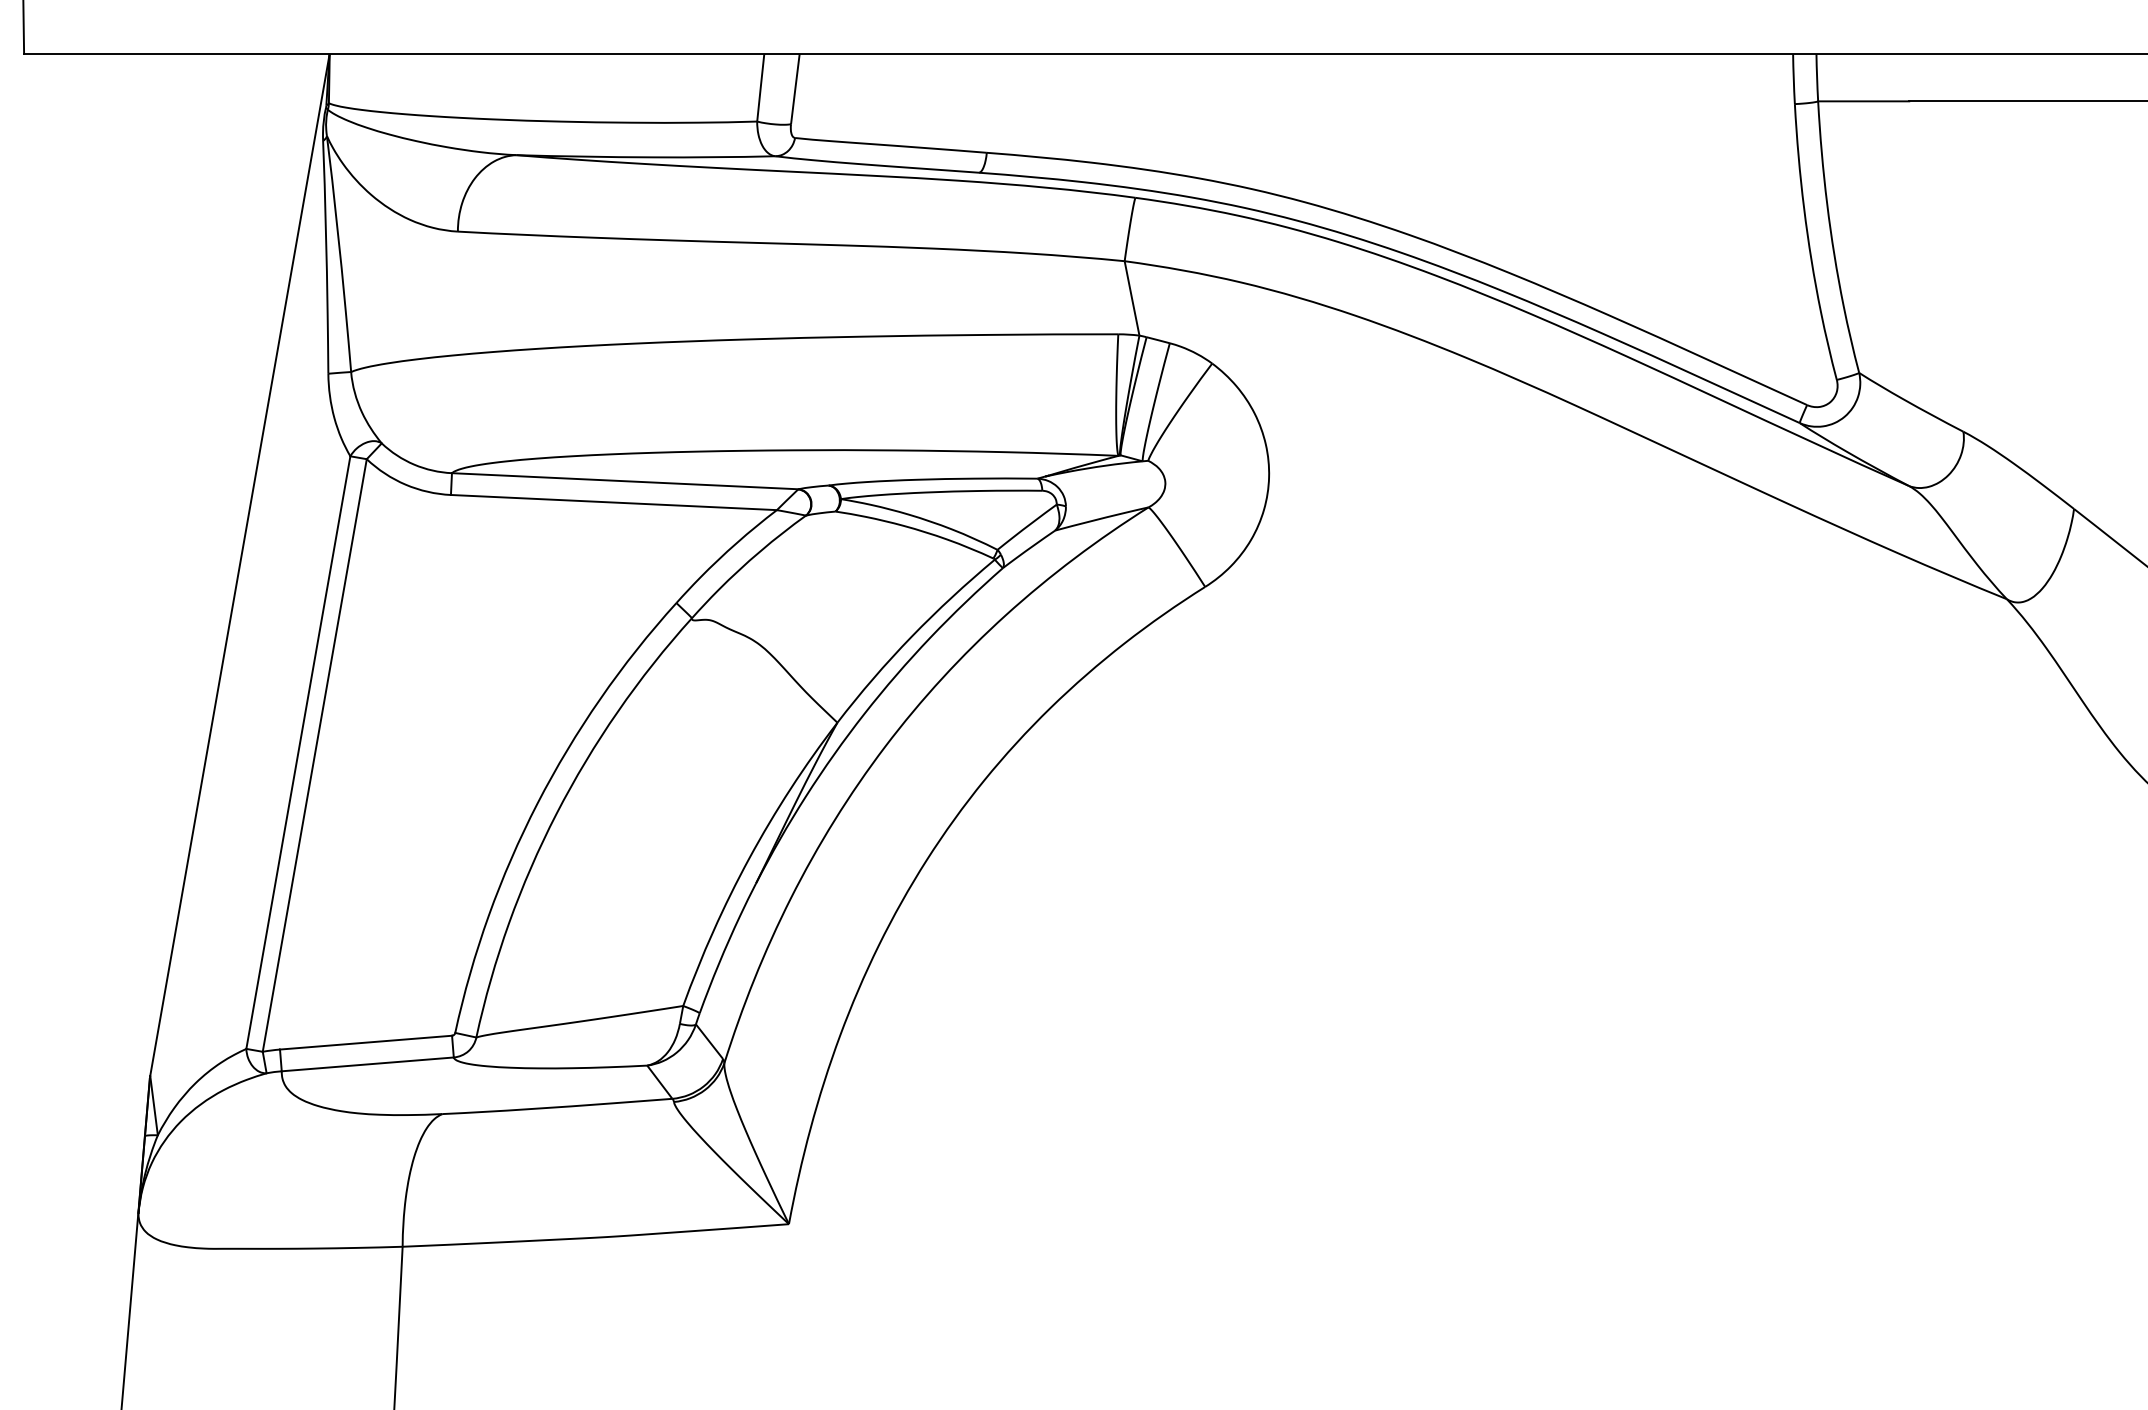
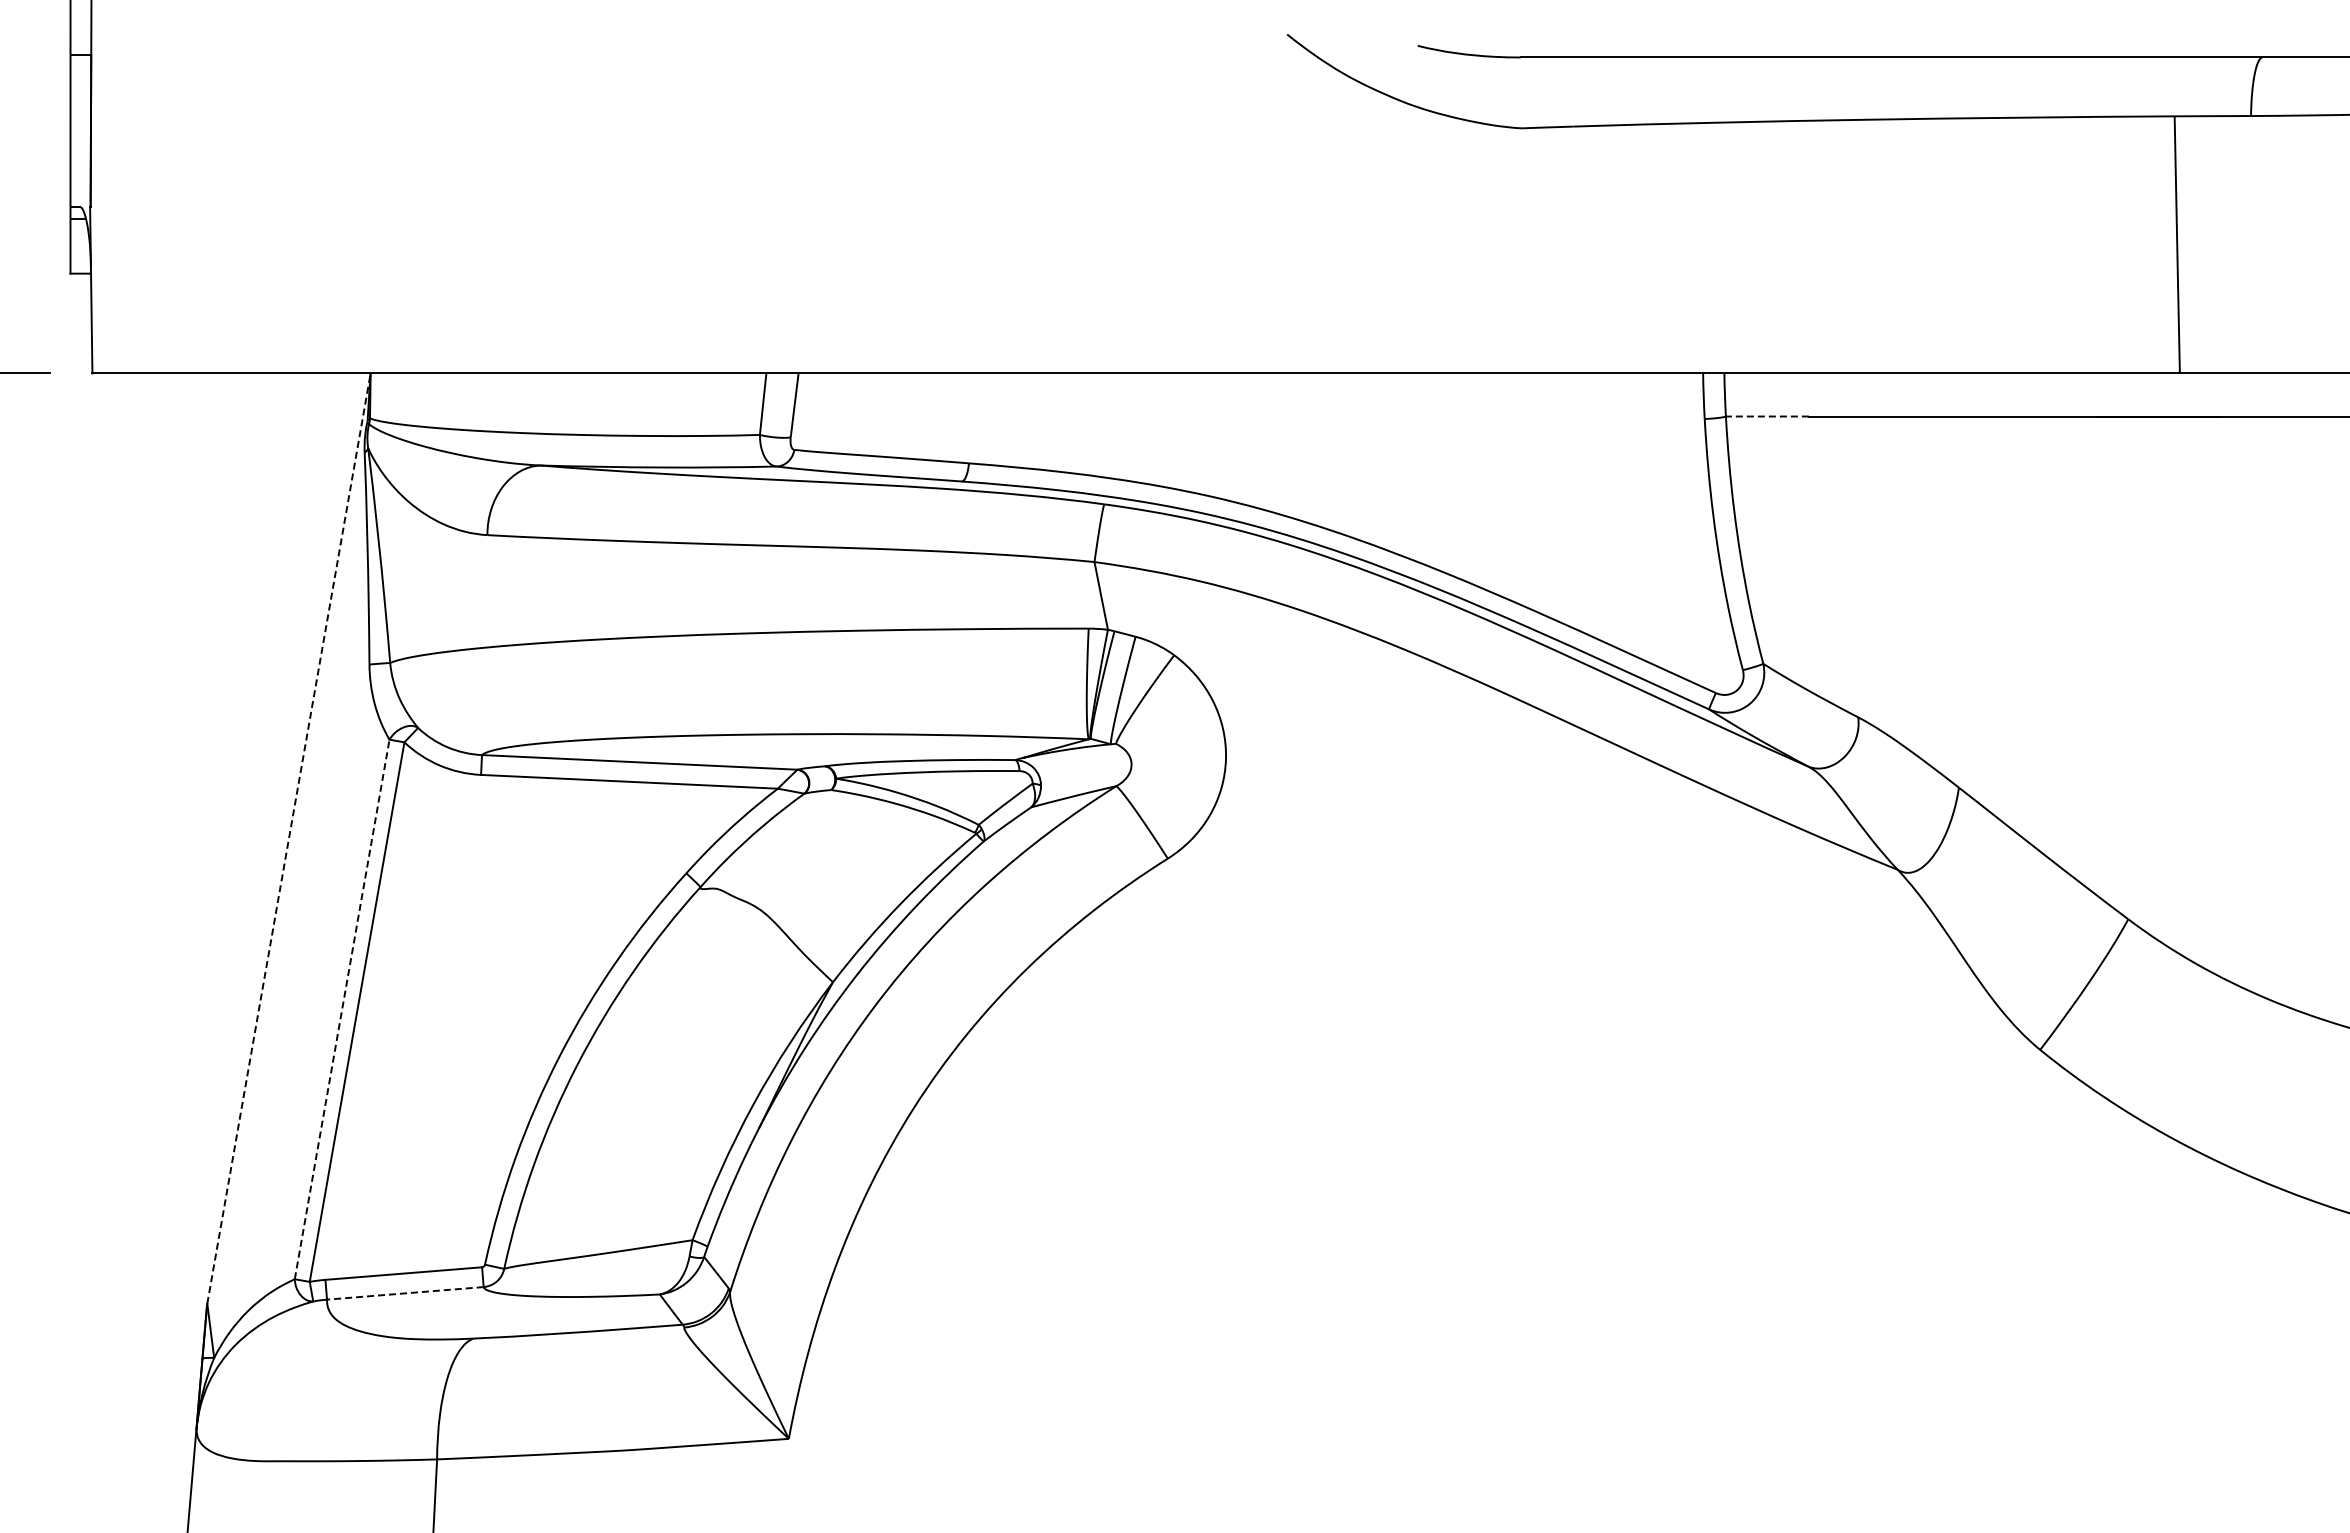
line: (1862, 101) -> (1766, 416), solid -> dashed
line: (239, 565) -> (288, 839), solid -> dashed
line: (298, 752) -> (342, 1009), solid -> dashed
line: (367, 1064) -> (405, 1293), solid -> dashed

